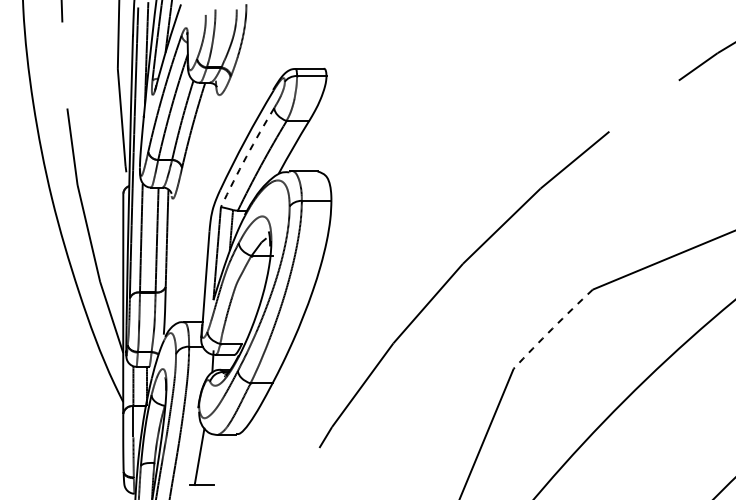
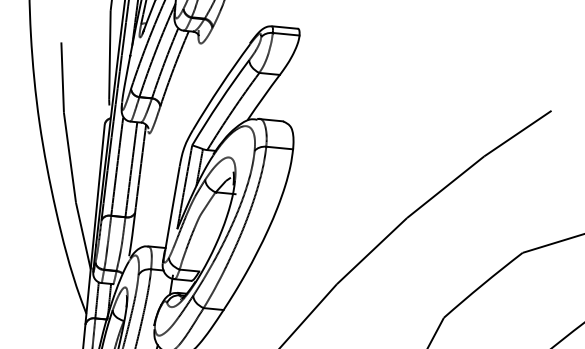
arc: (246, 156) -> (219, 101), dashed -> solid
arc: (552, 328) -> (482, 284), dashed -> solid

